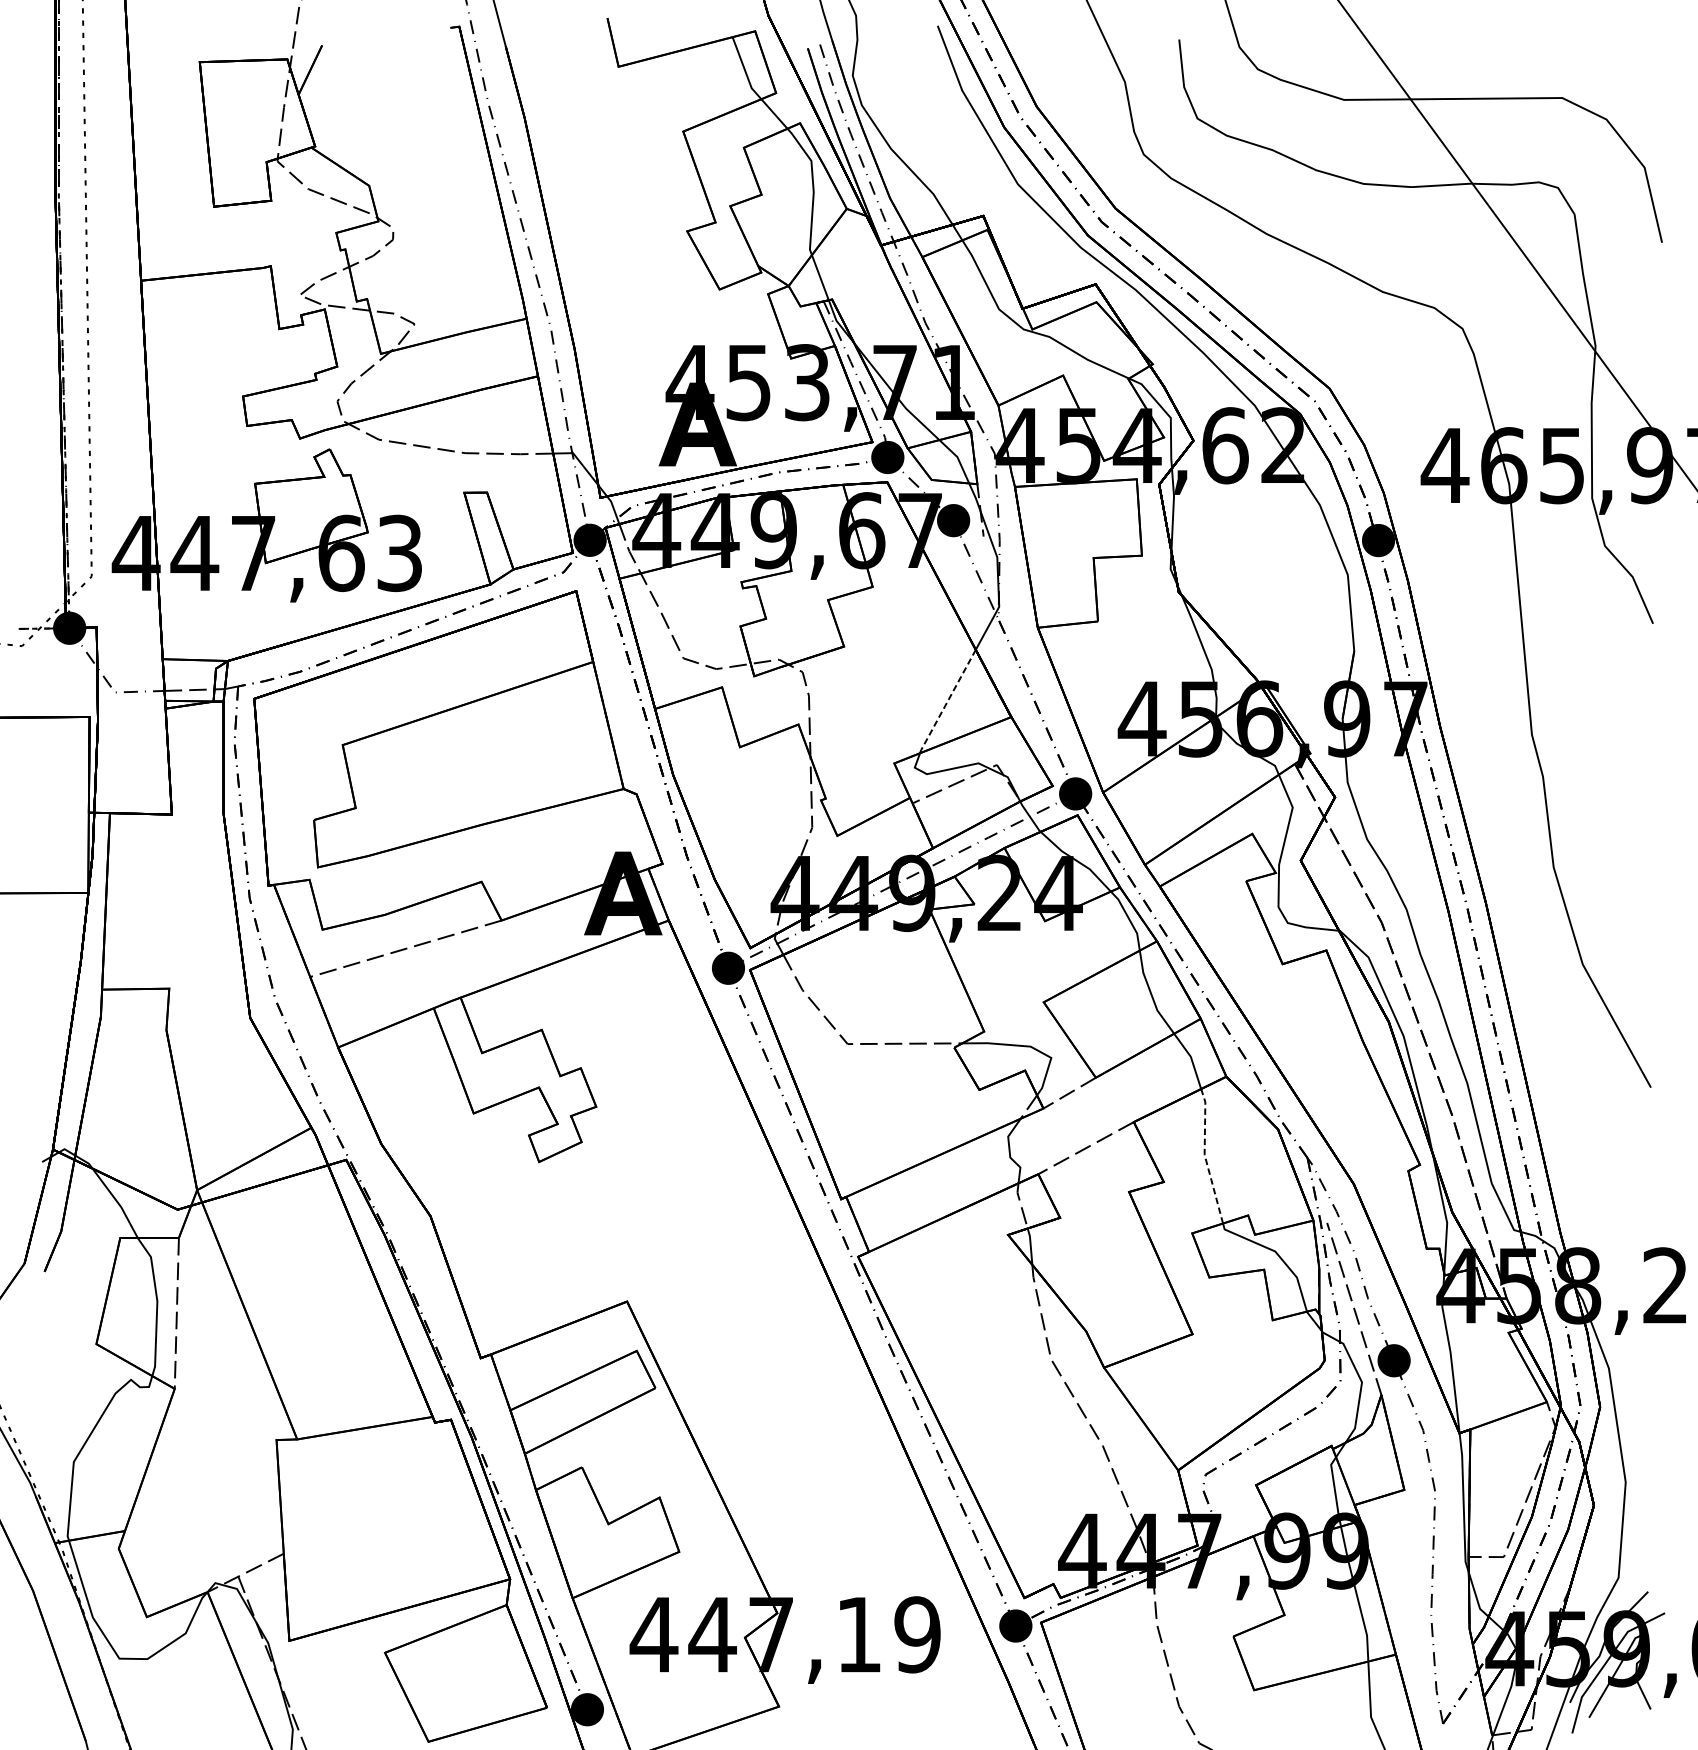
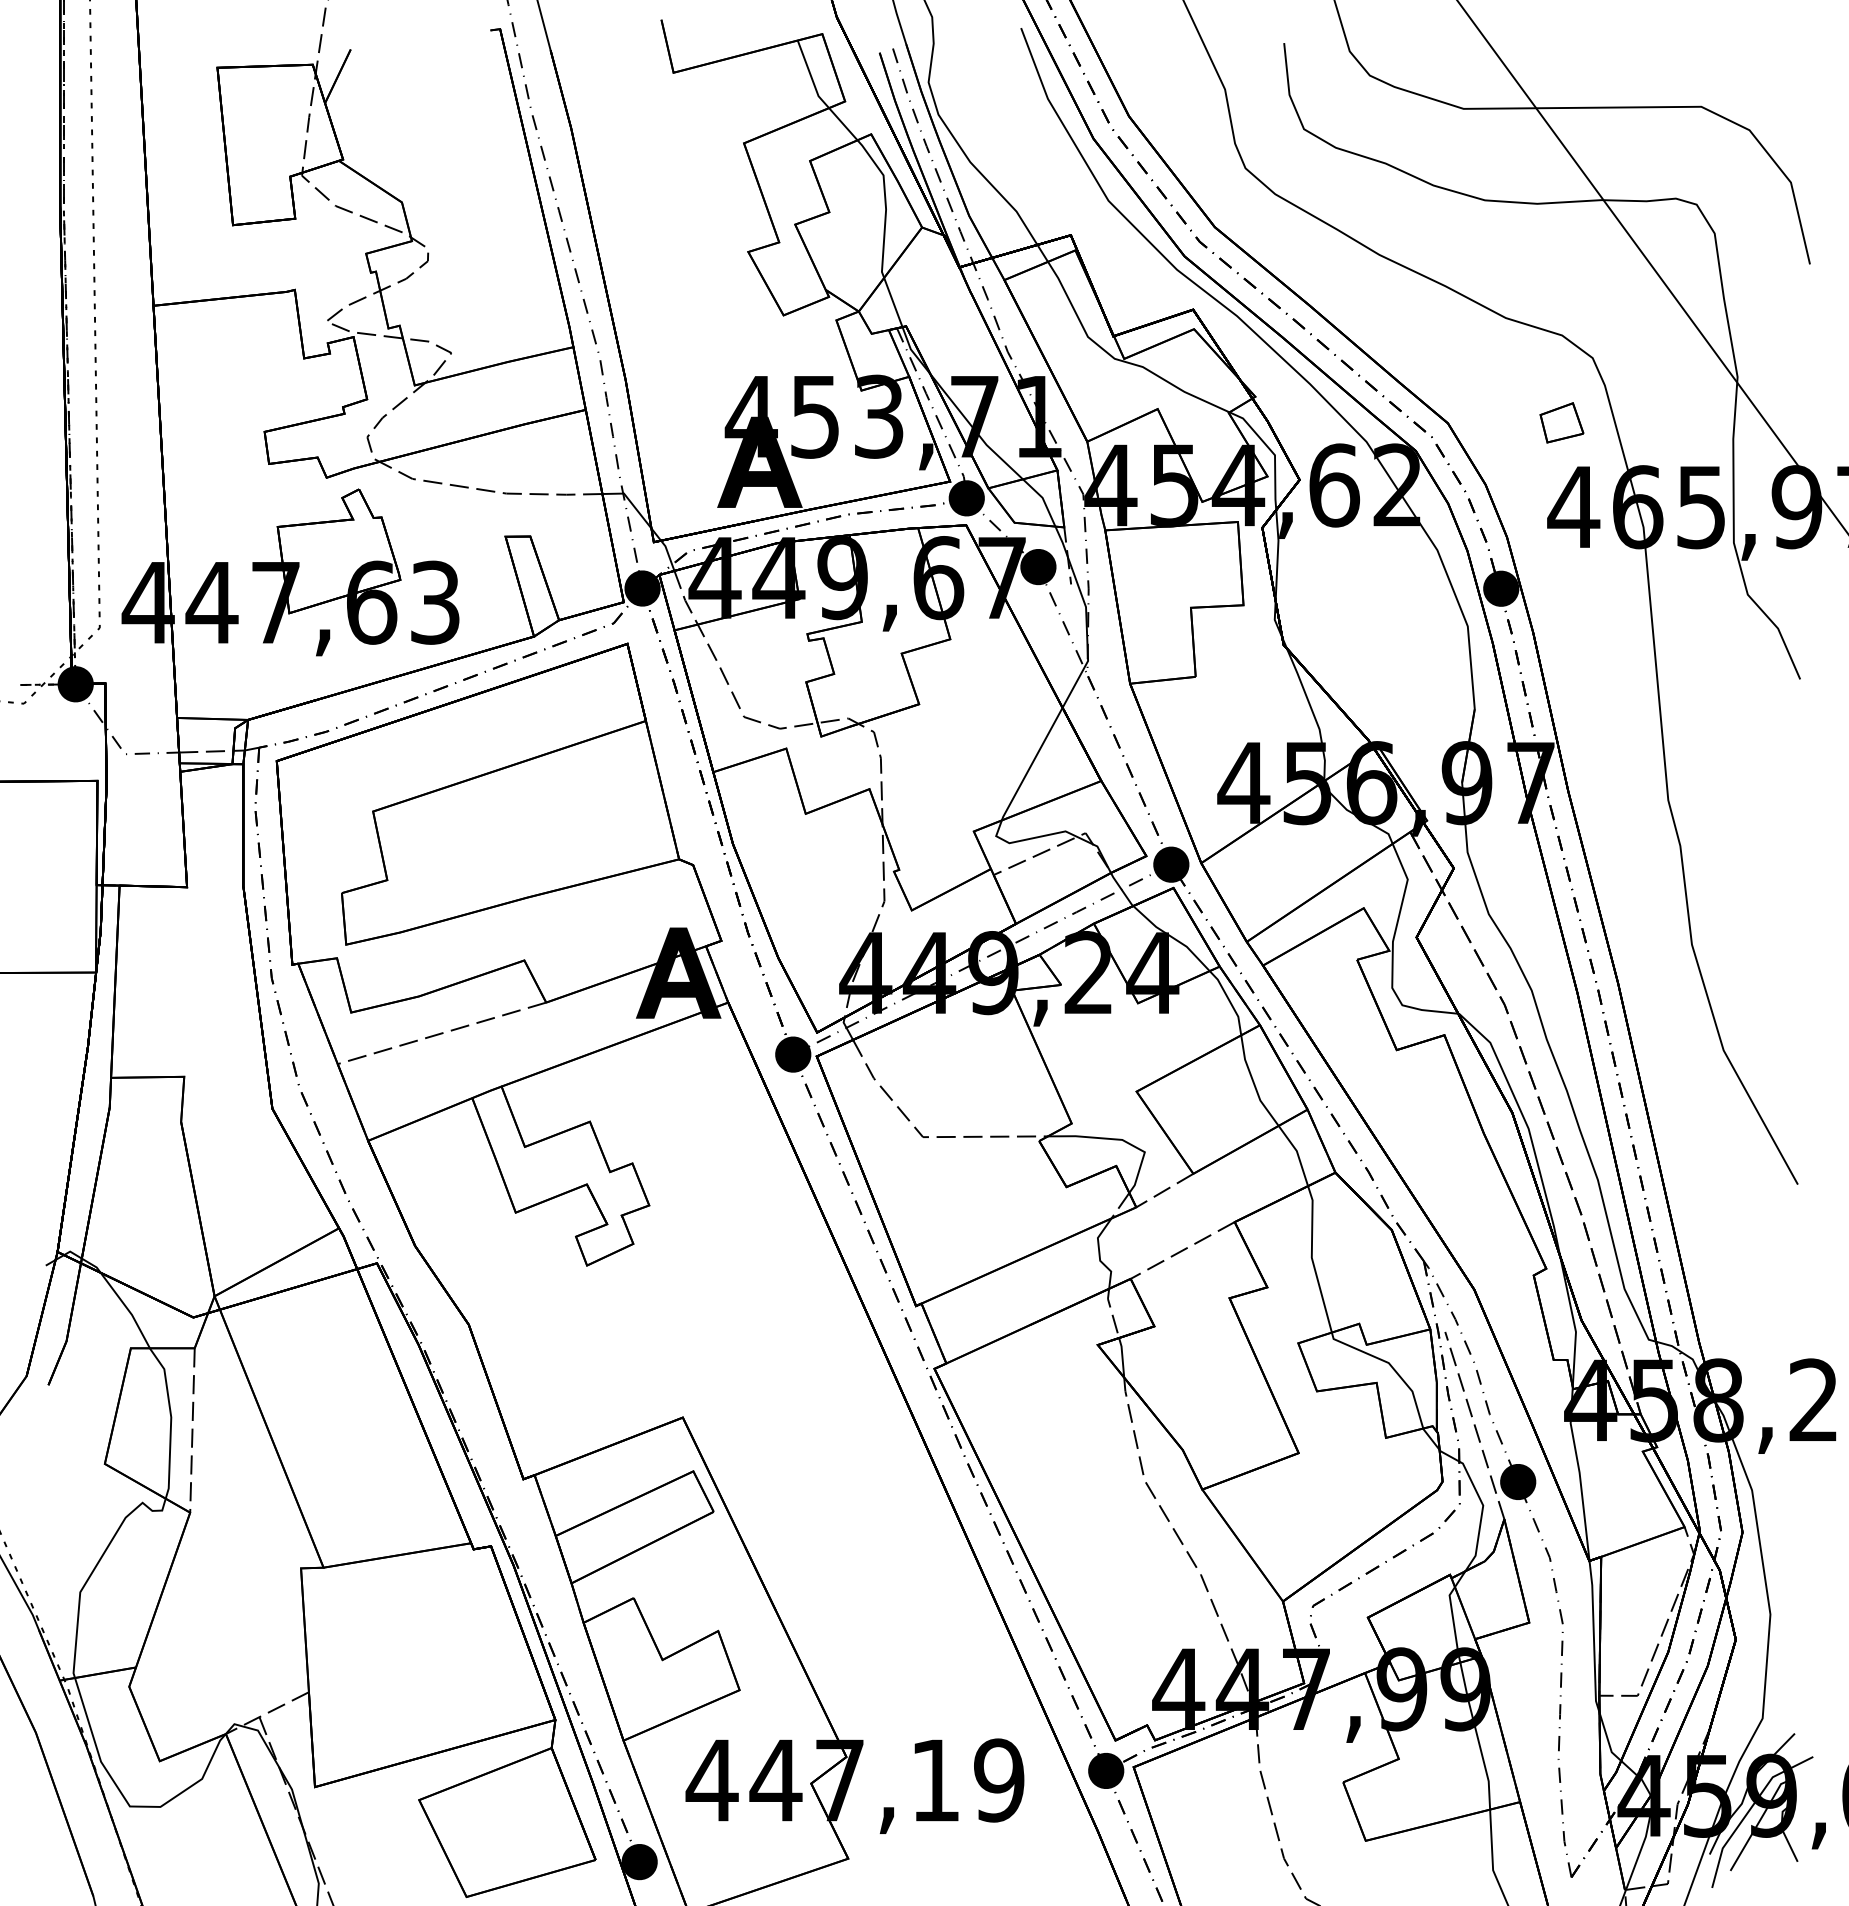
part: (1433, 387) -> (1561, 422), added
line: (947, 701) -> (1031, 764), dashed -> solid
line: (1205, 1155) -> (1312, 1258), dashed -> solid

